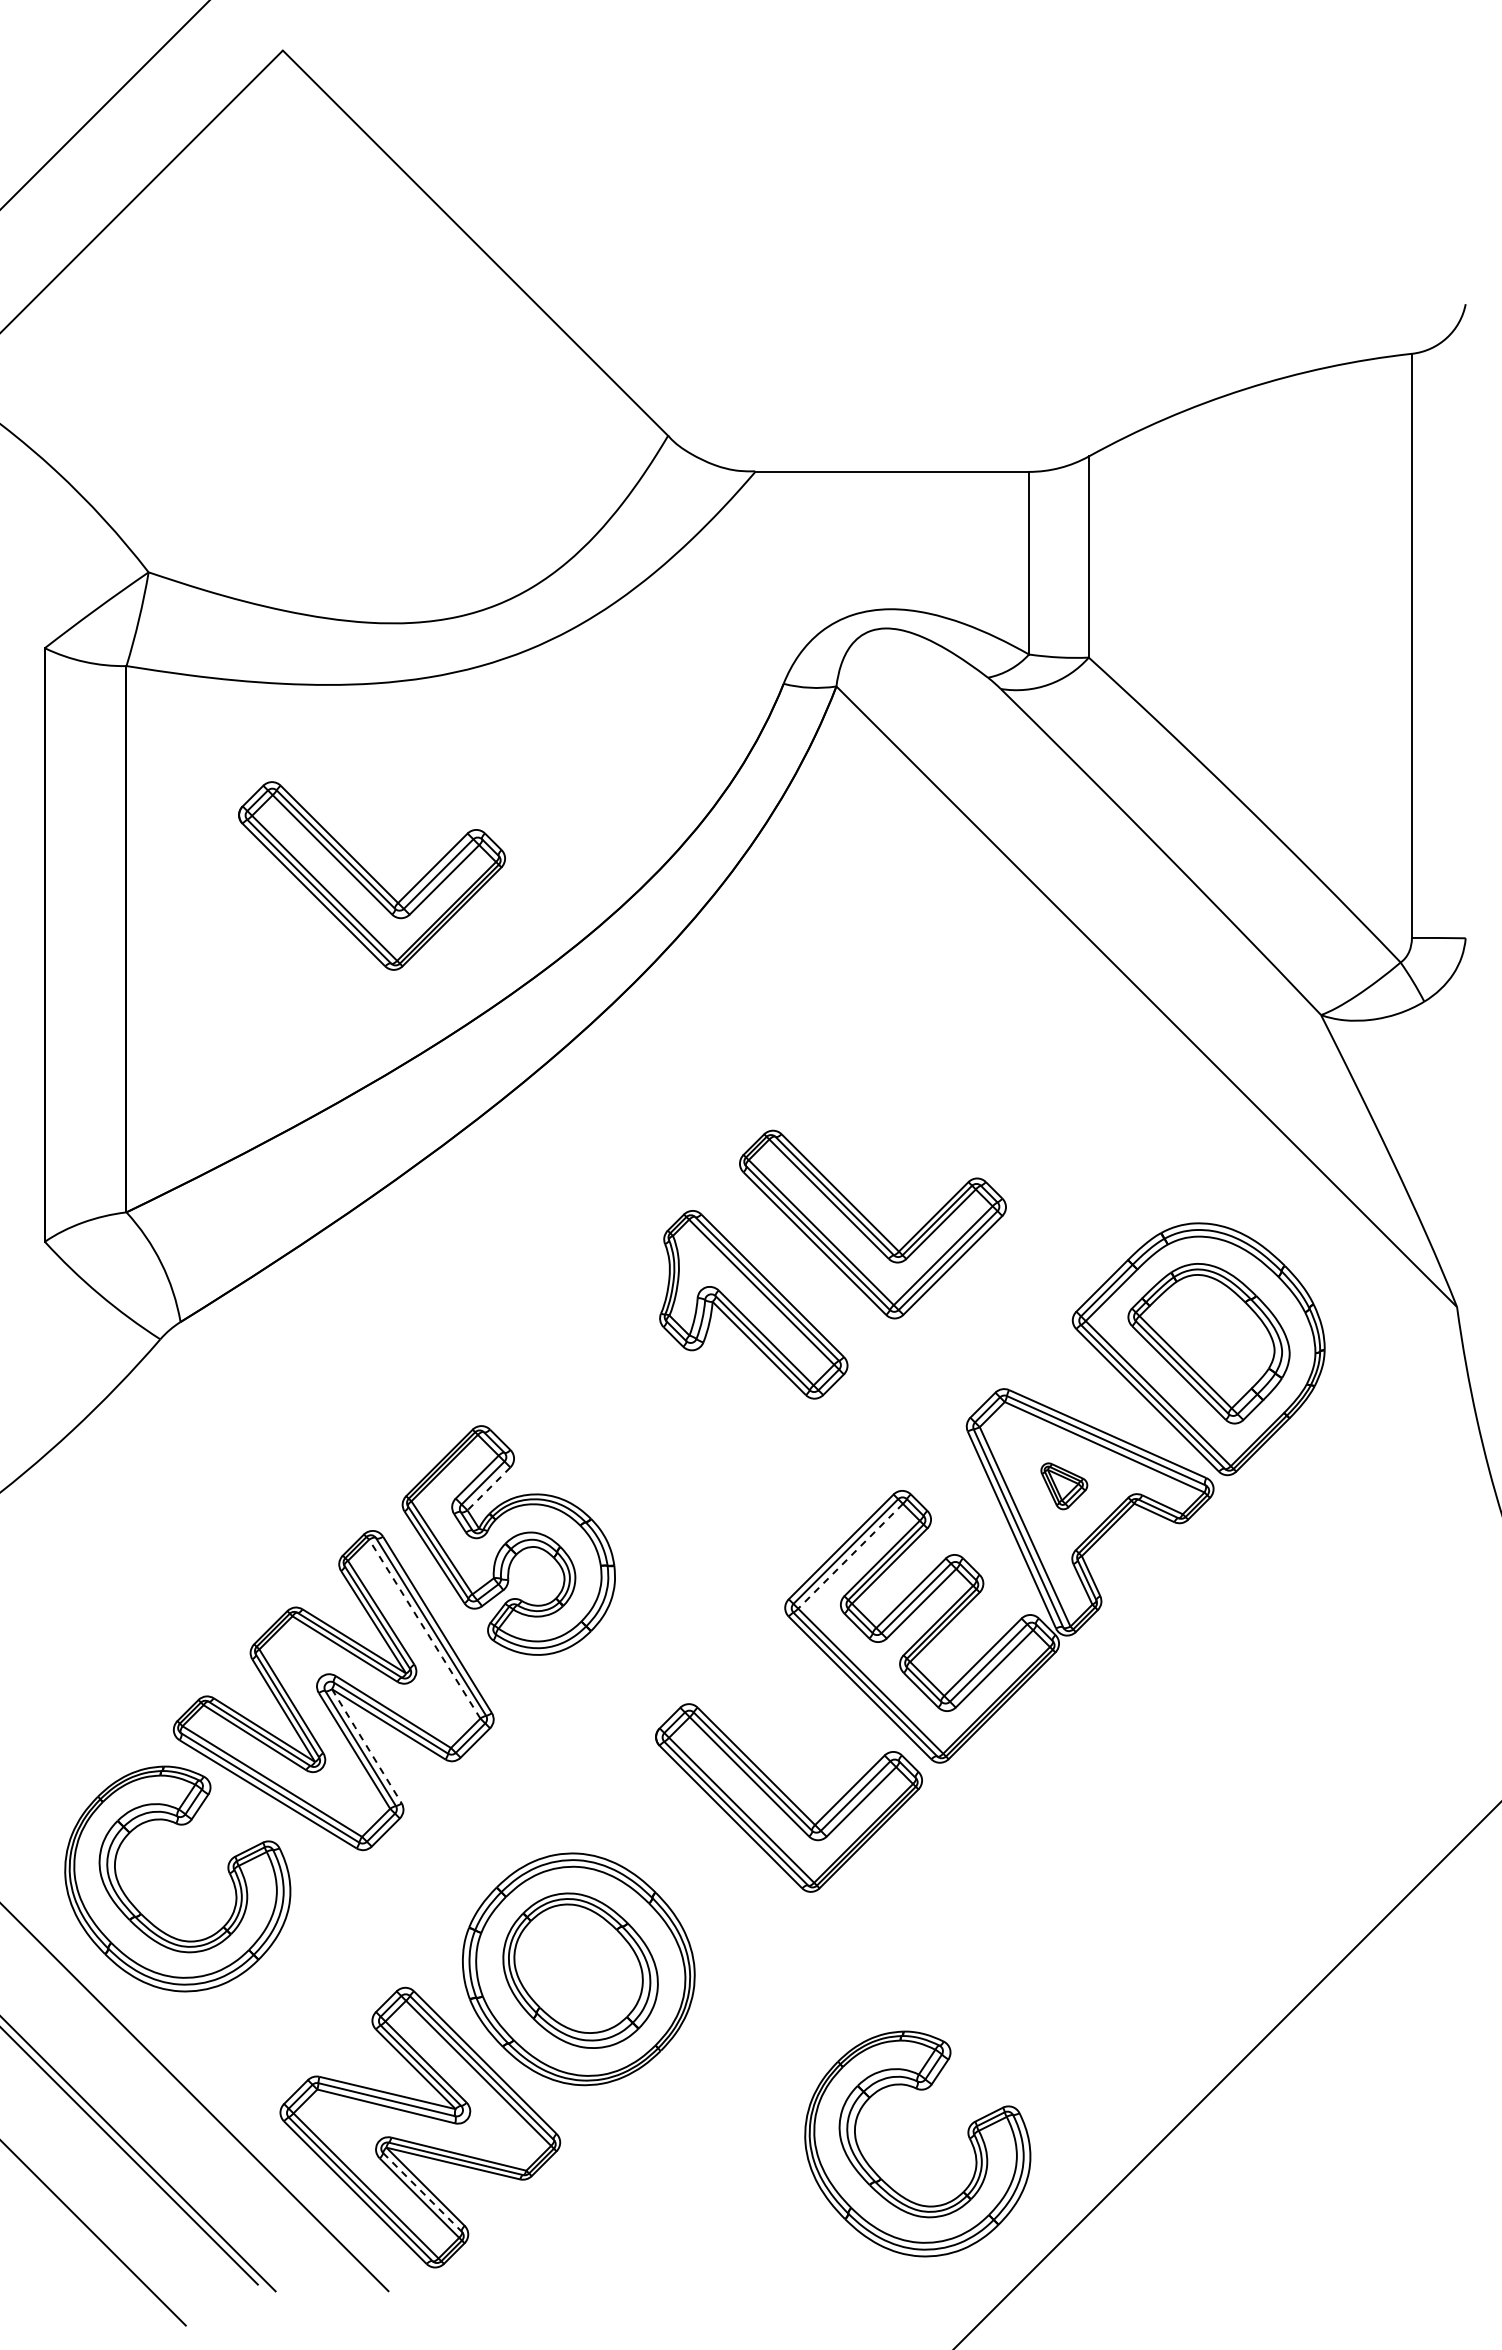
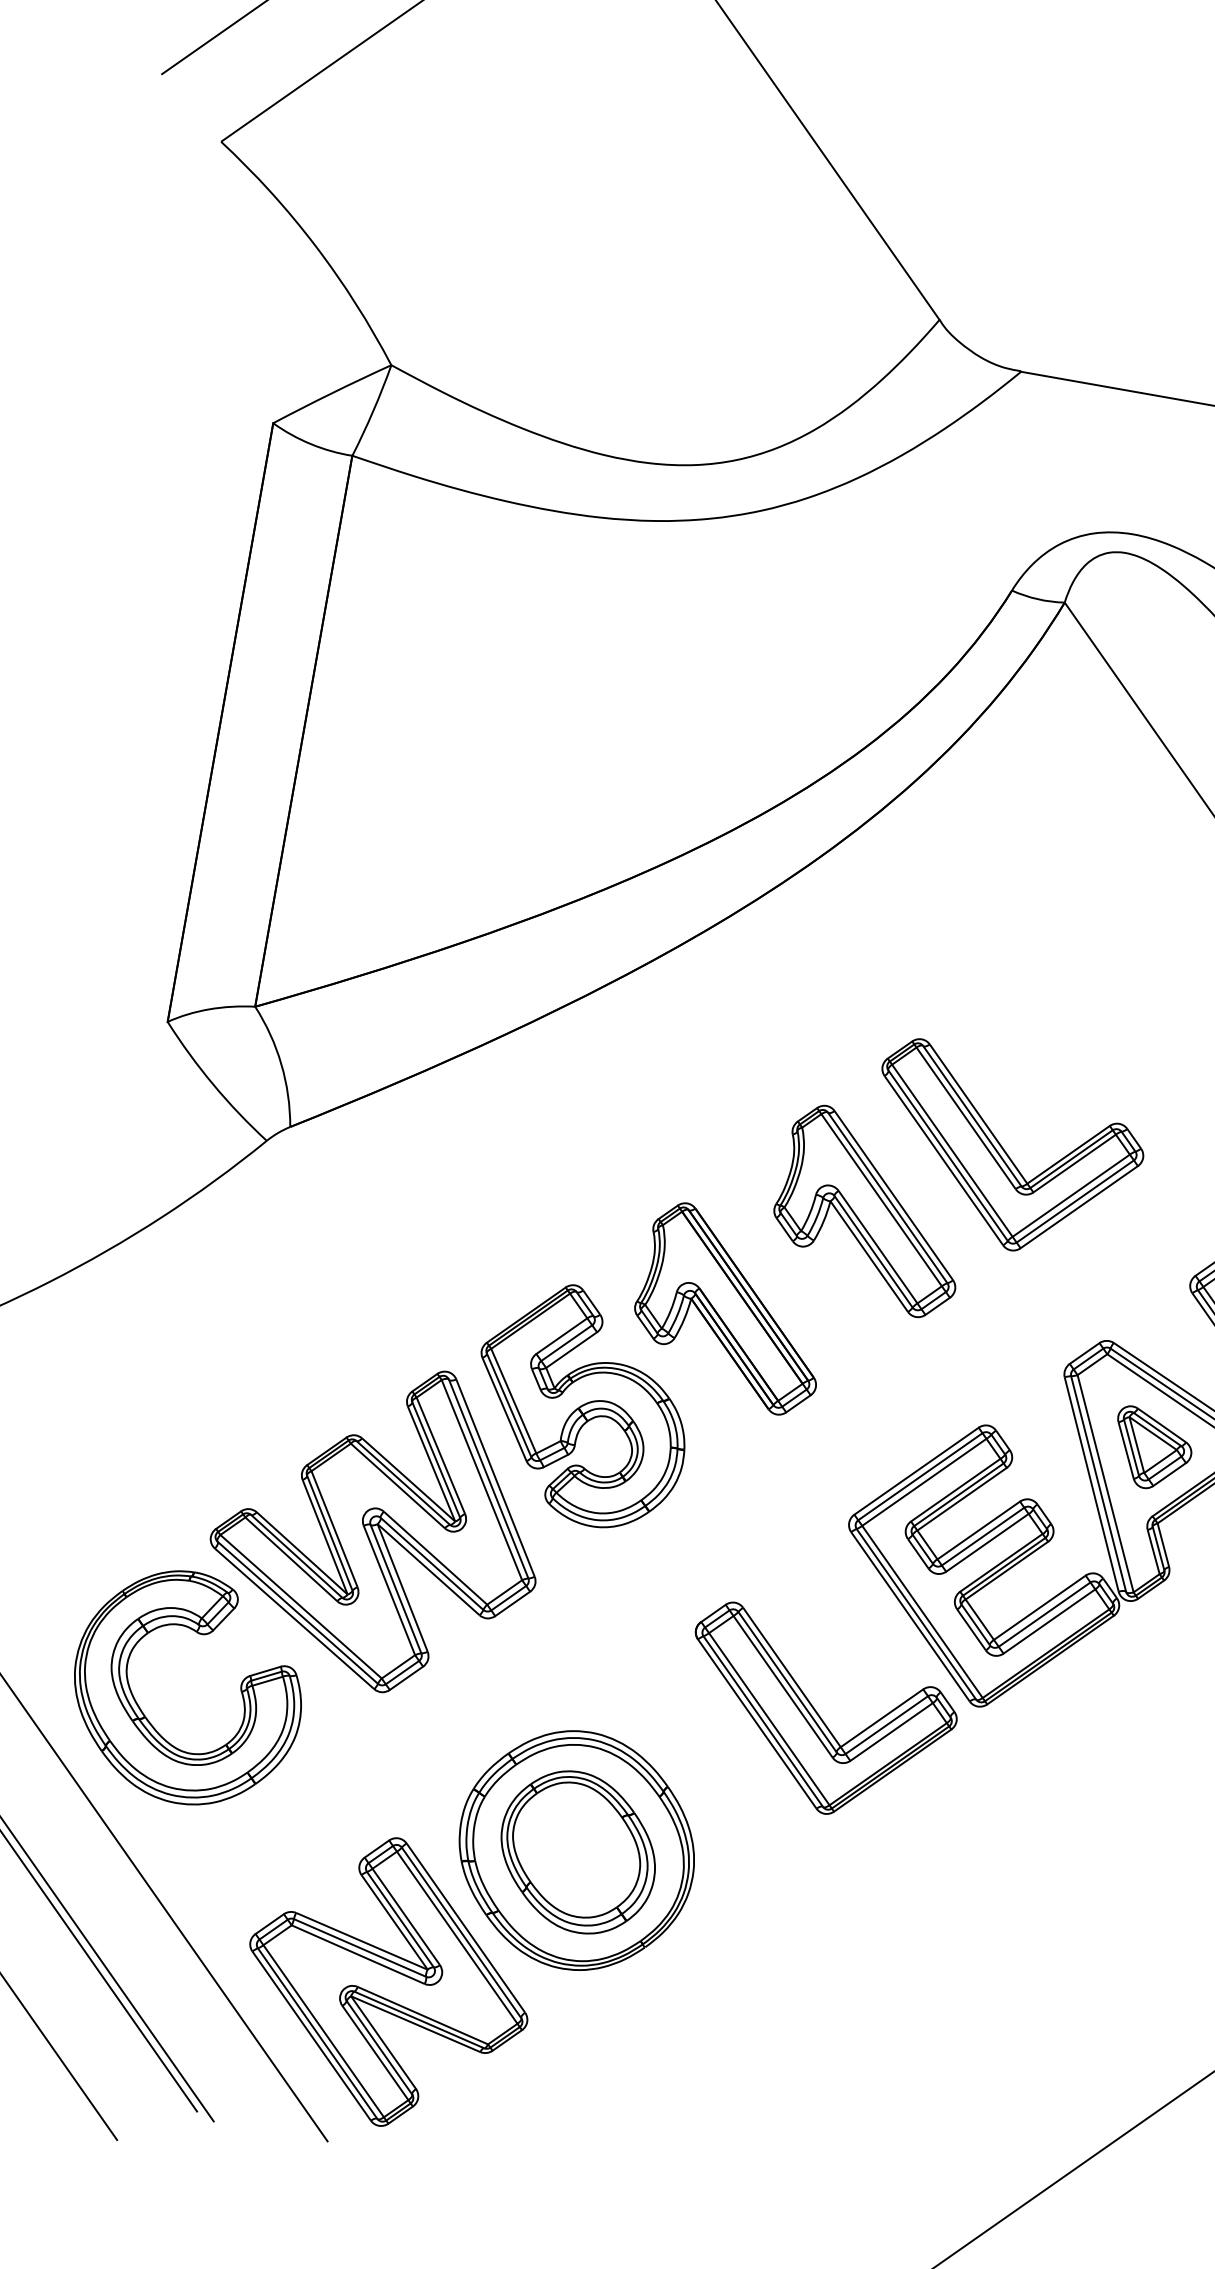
part: (371, 875) -> (562, 710), removed
part: (635, 1421) -> (731, 1308), added
part: (1064, 1486) -> (1152, 1450), size x1.67
line: (488, 1489) -> (571, 1350), dashed -> solid
line: (850, 1556) -> (924, 1482), dashed -> solid
line: (424, 1628) -> (481, 1479), dashed -> solid
line: (367, 1747) -> (403, 1589), dashed -> solid
part: (883, 2179) -> (846, 2116), removed
line: (422, 2192) -> (379, 2047), dashed -> solid

